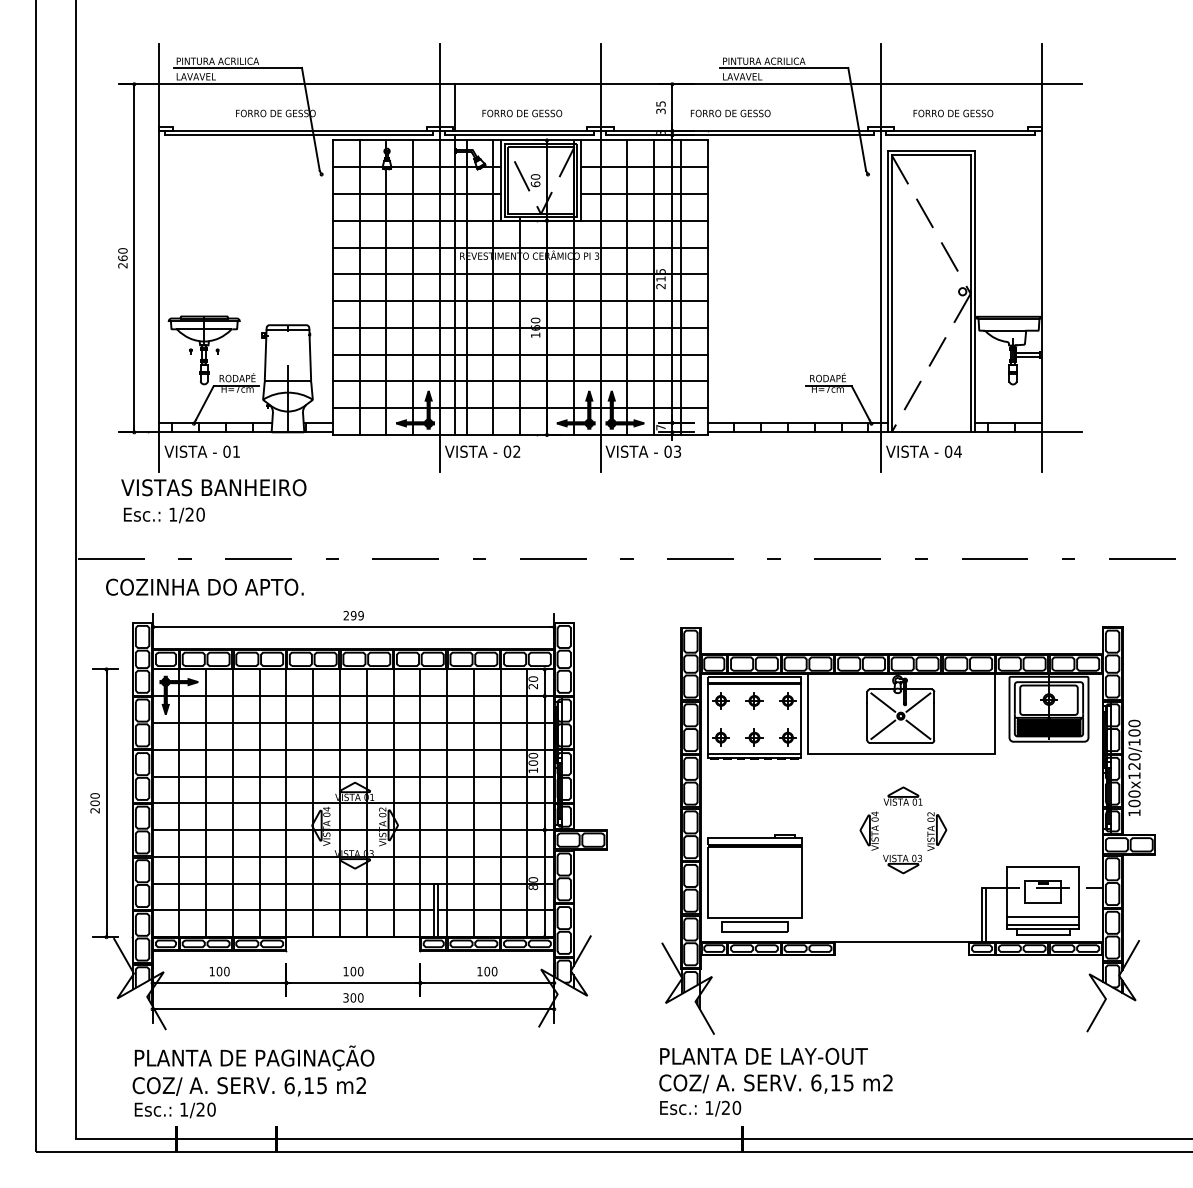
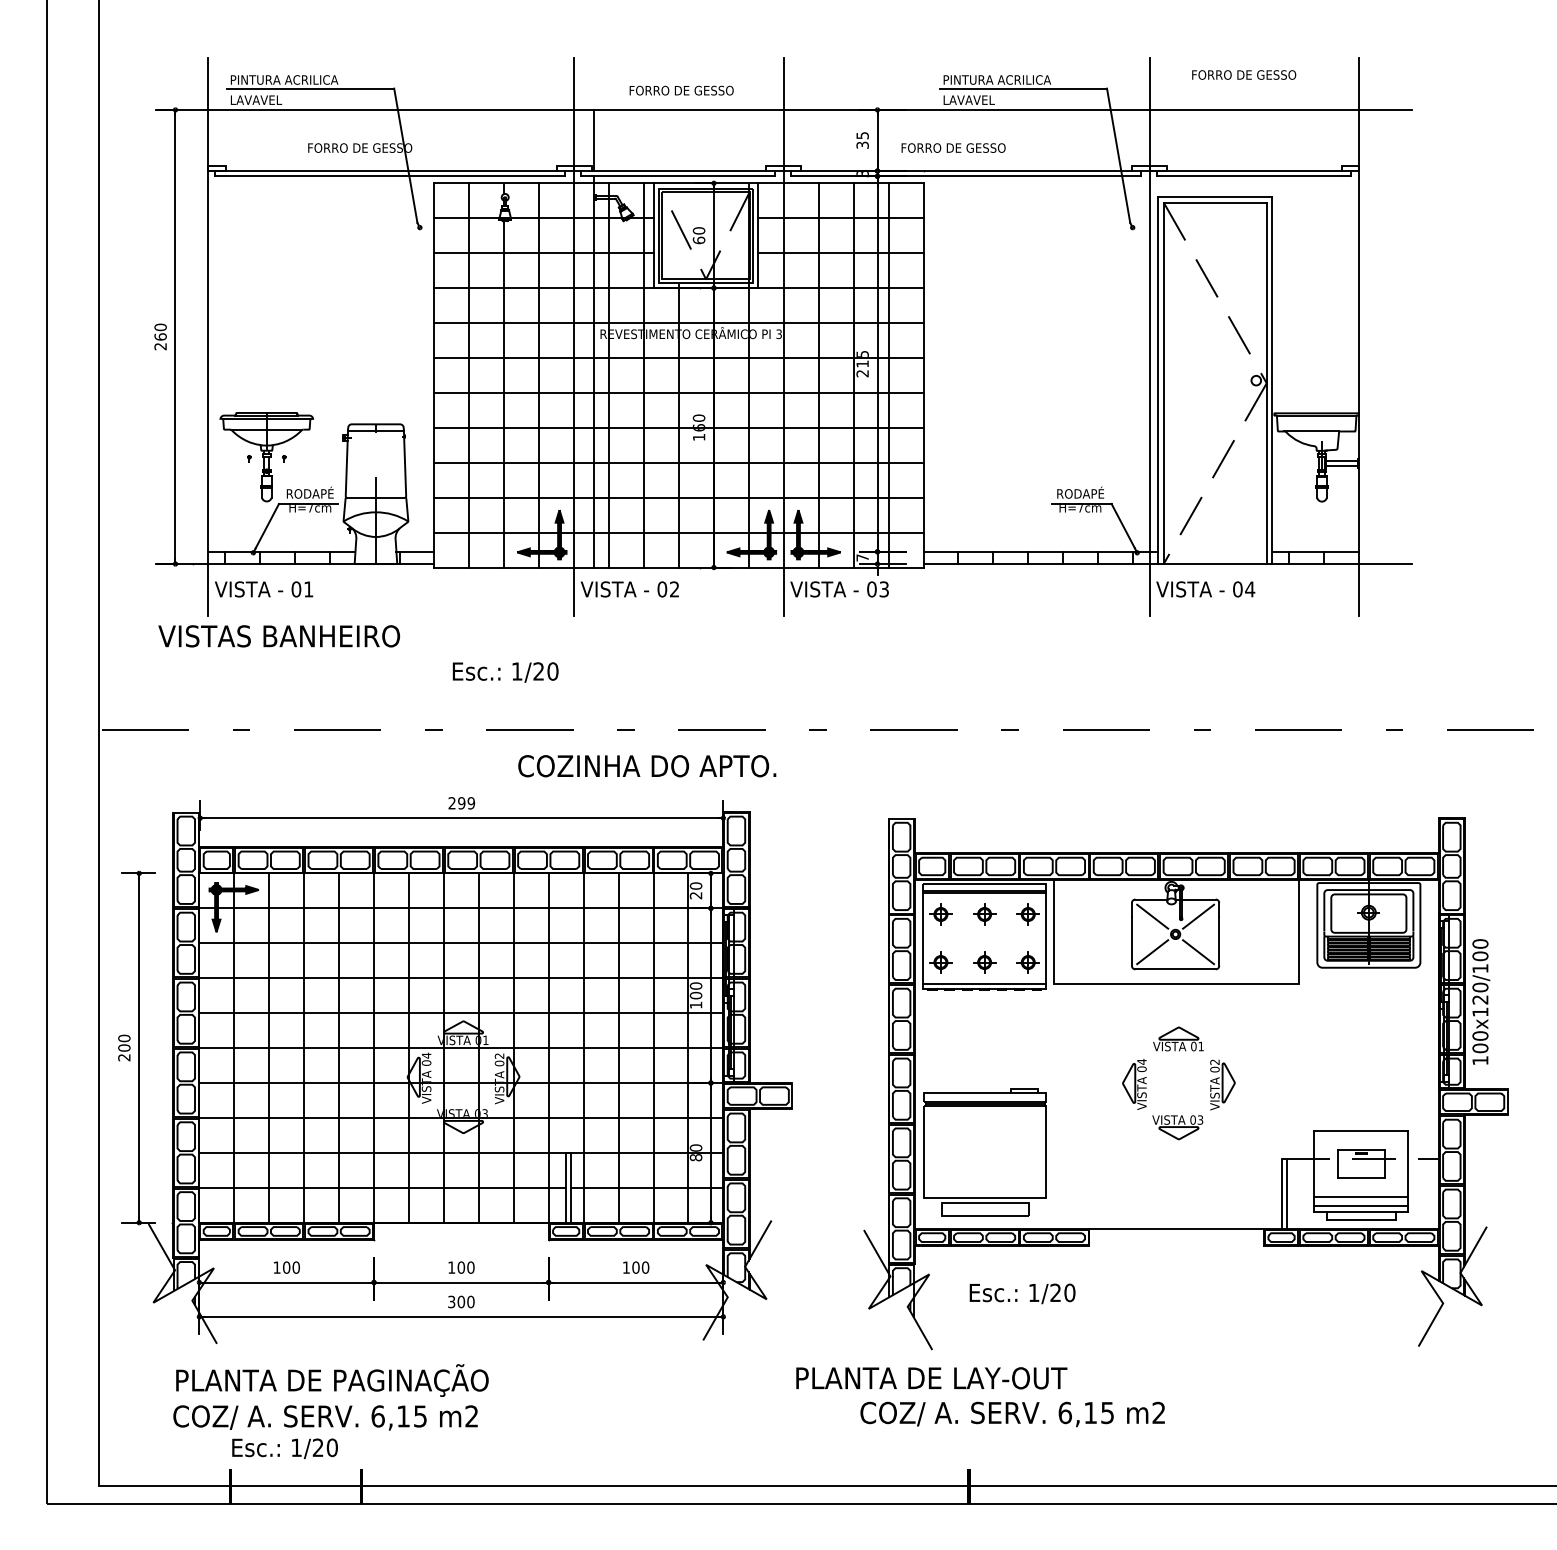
text: (522, 113) -> (681, 90), moved
text: (953, 113) -> (1244, 75), moved
text: (164, 515) -> (505, 672), moved
text: (204, 586) -> (646, 765), moved
text: (763, 1055) -> (931, 1377), moved
text: (700, 1108) -> (1022, 1293), moved
text: (174, 1110) -> (284, 1448), moved

